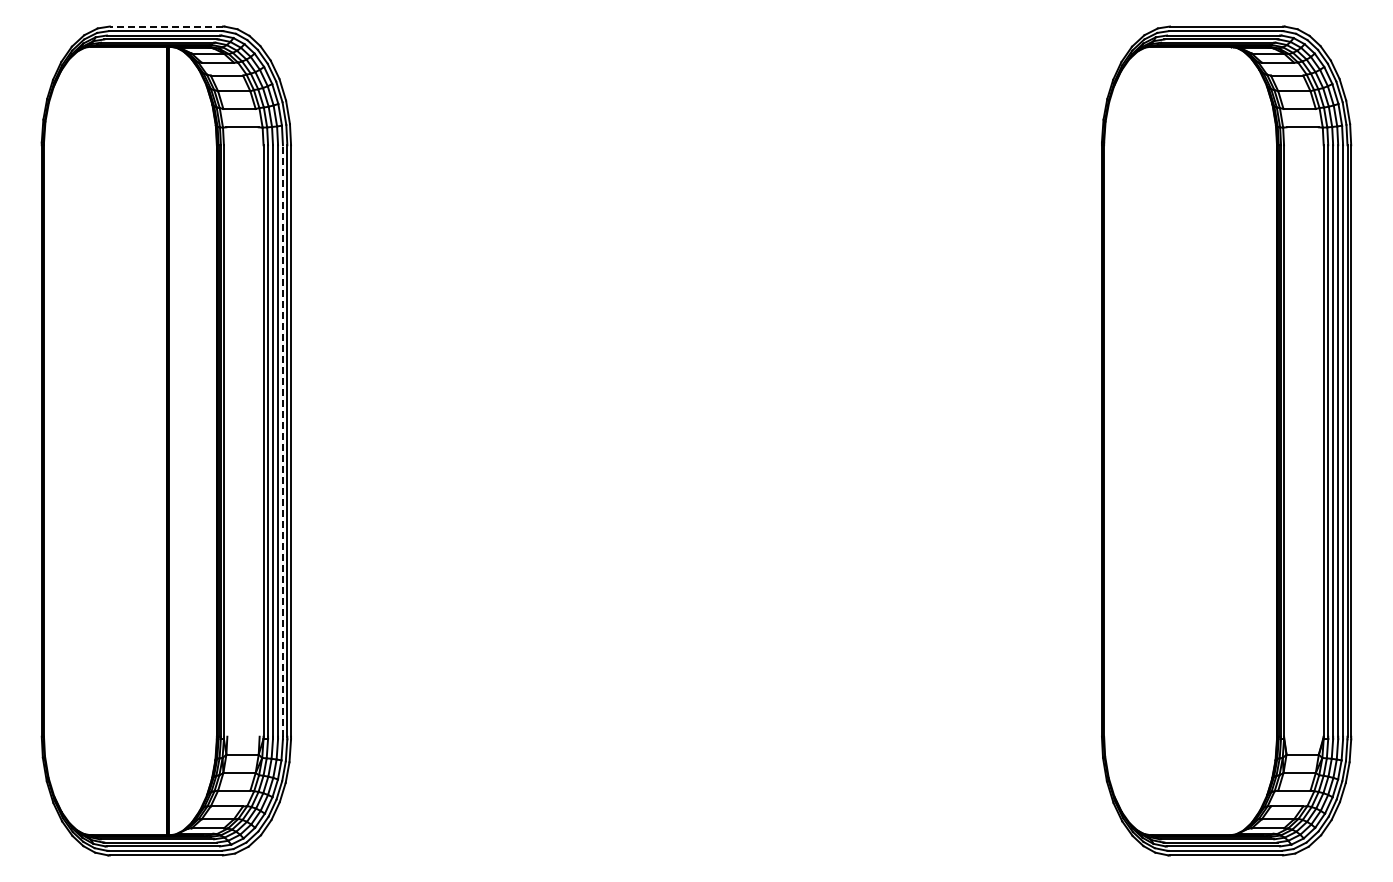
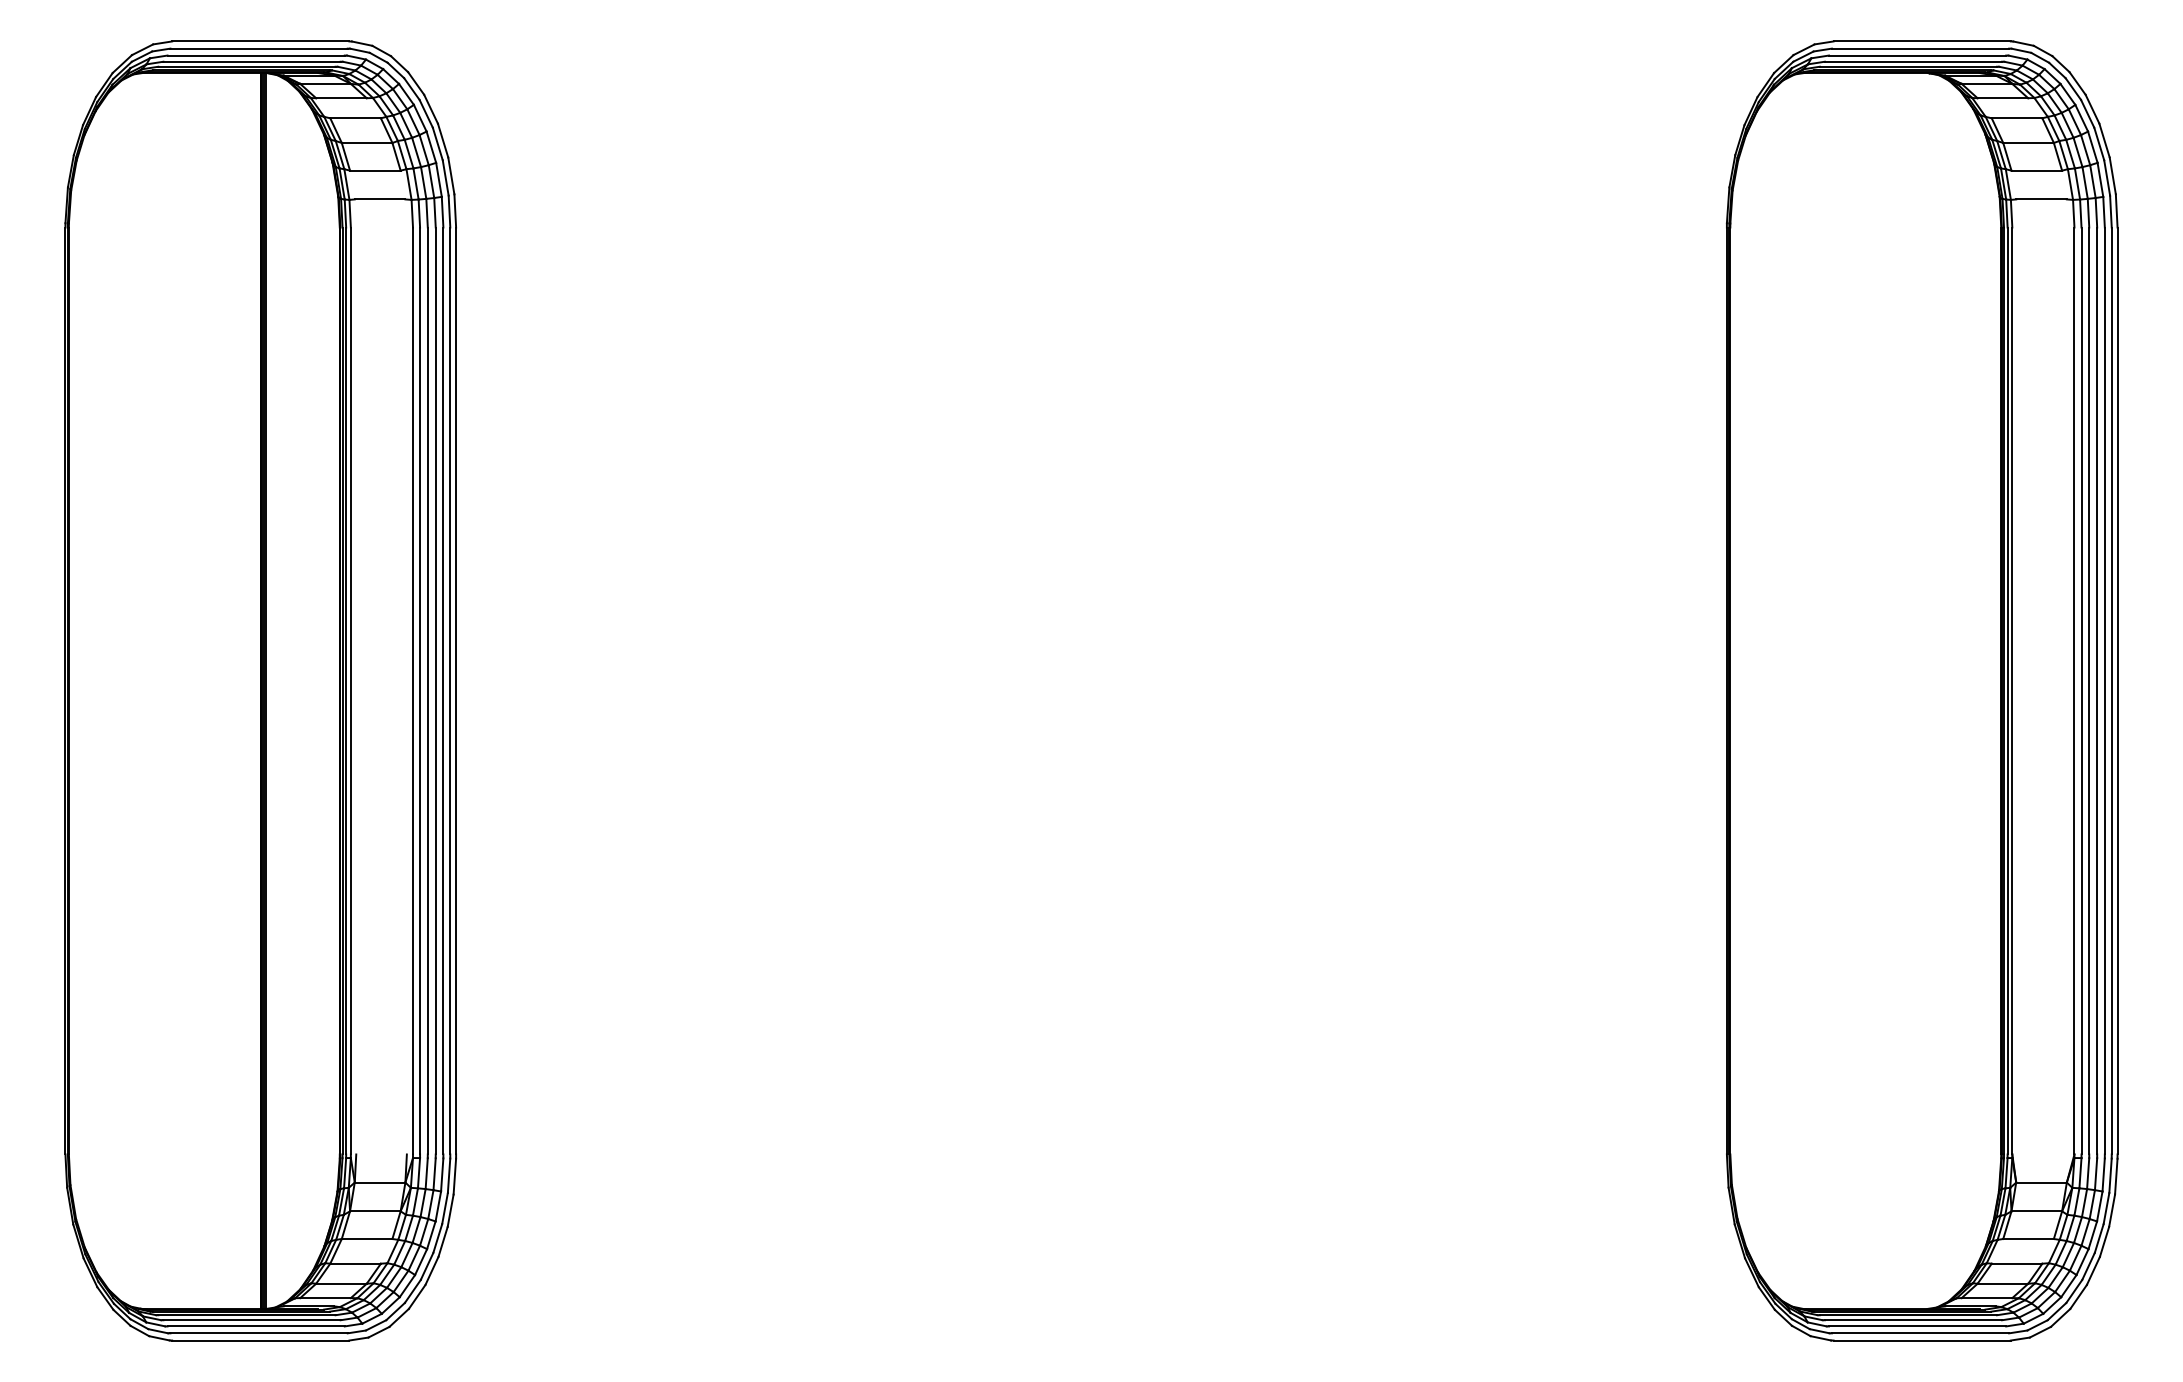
line: (166, 26) -> (260, 41), dashed -> solid
line: (282, 441) -> (442, 691), dashed -> solid

